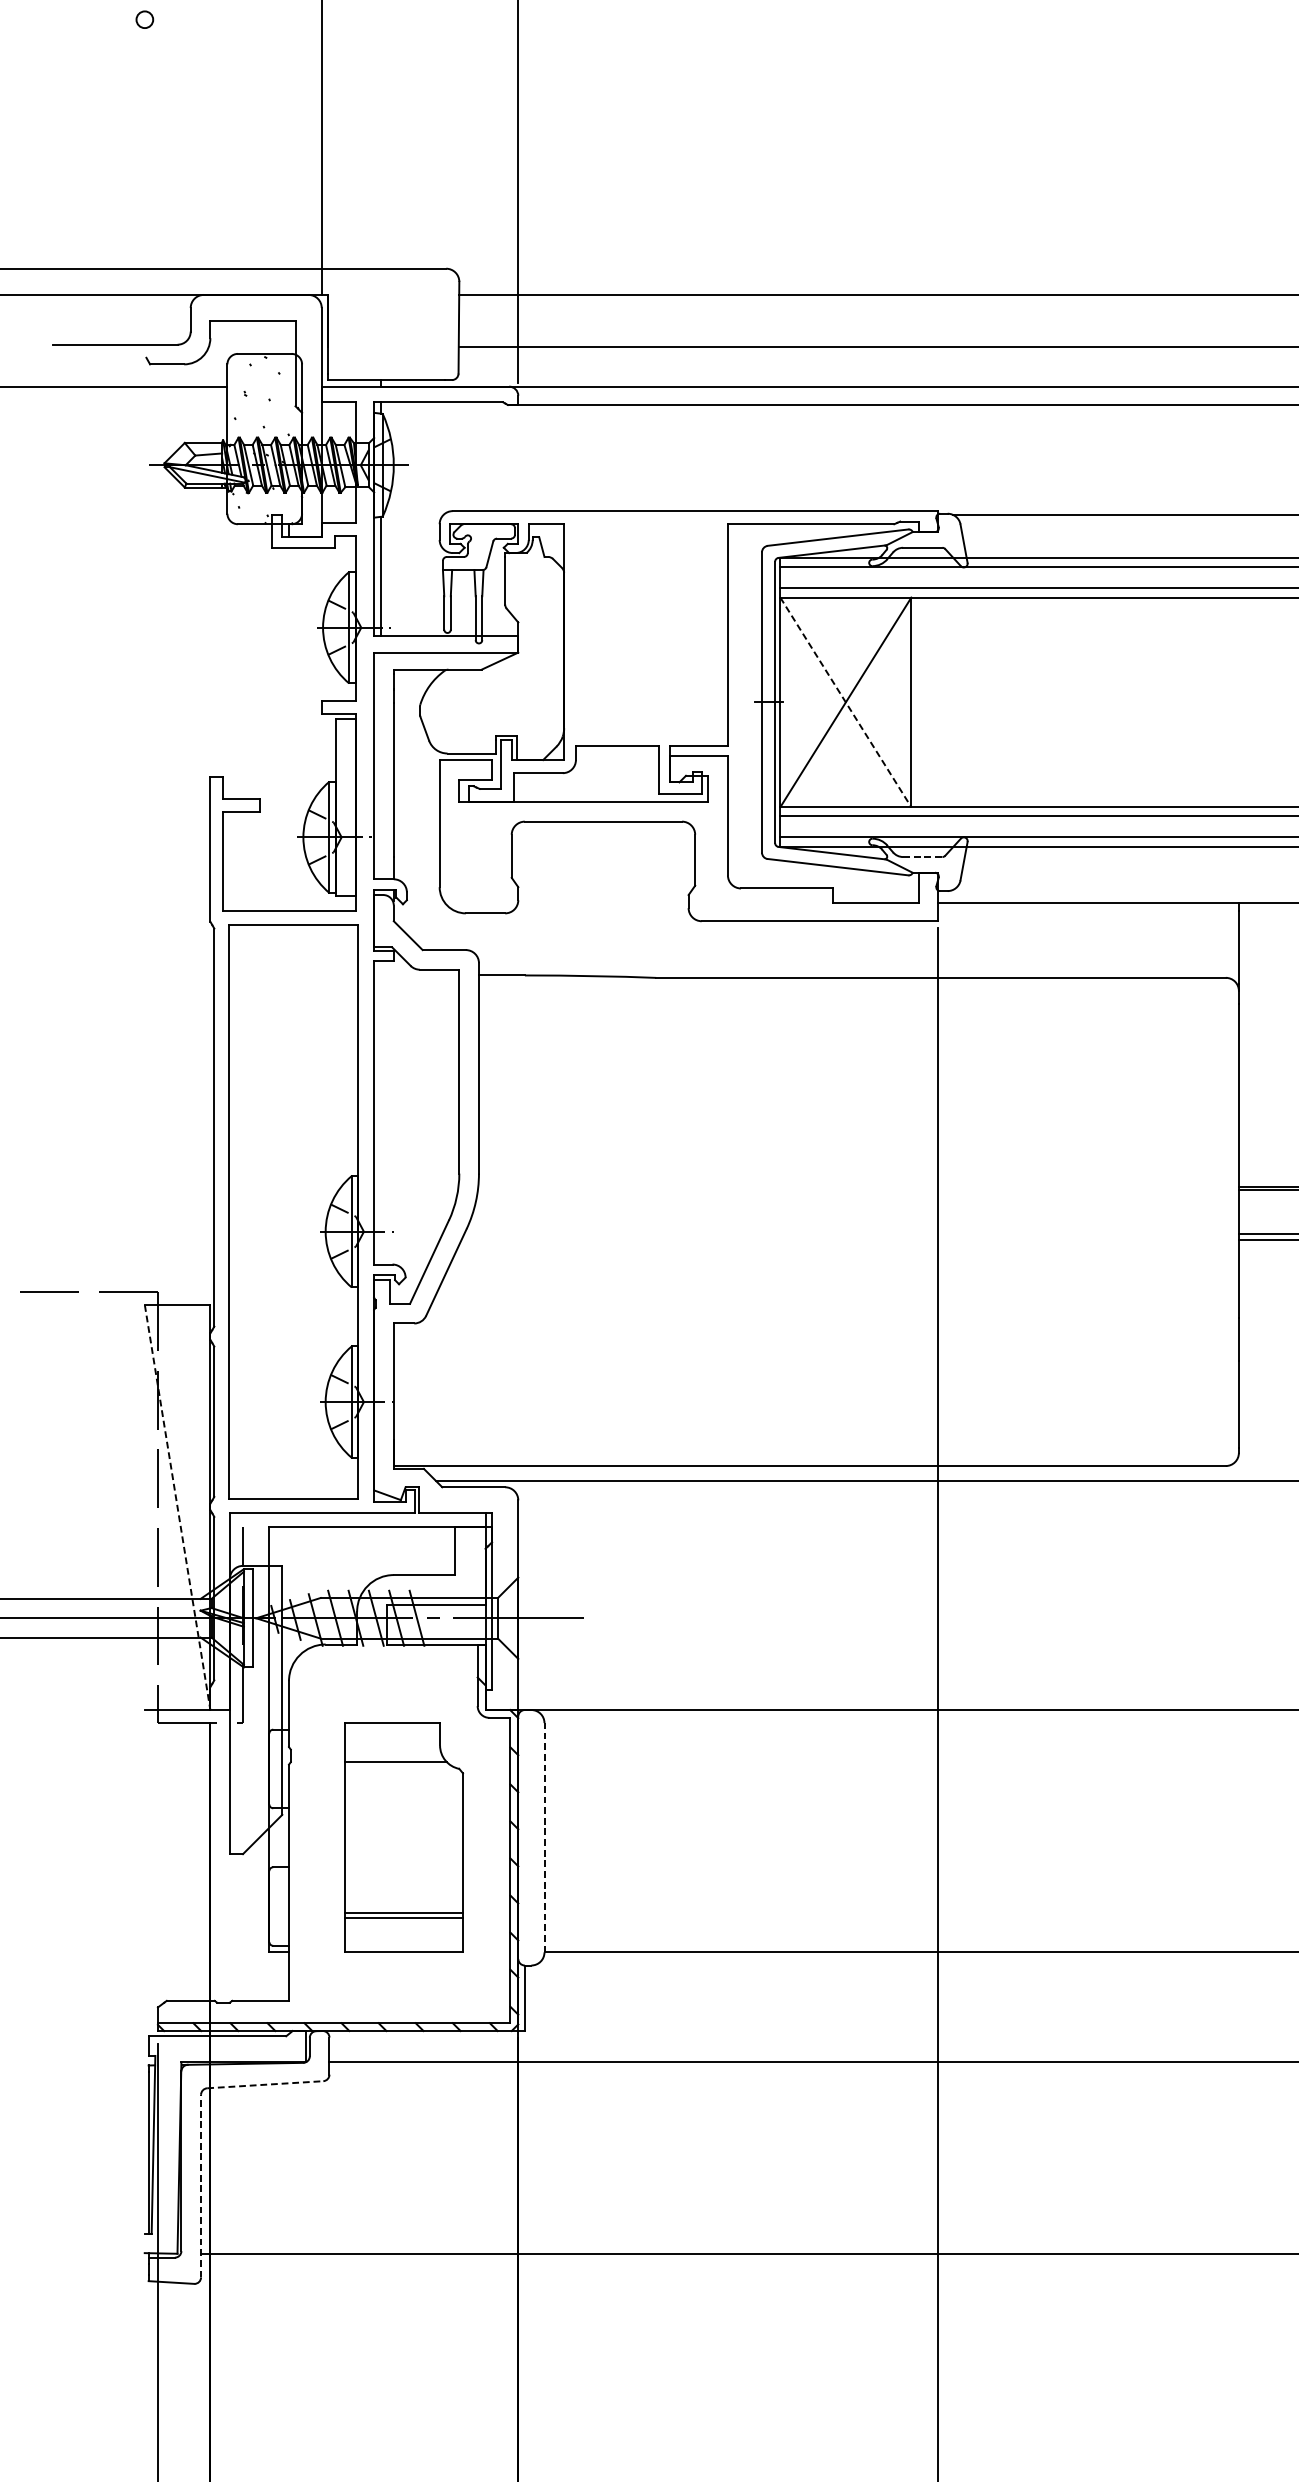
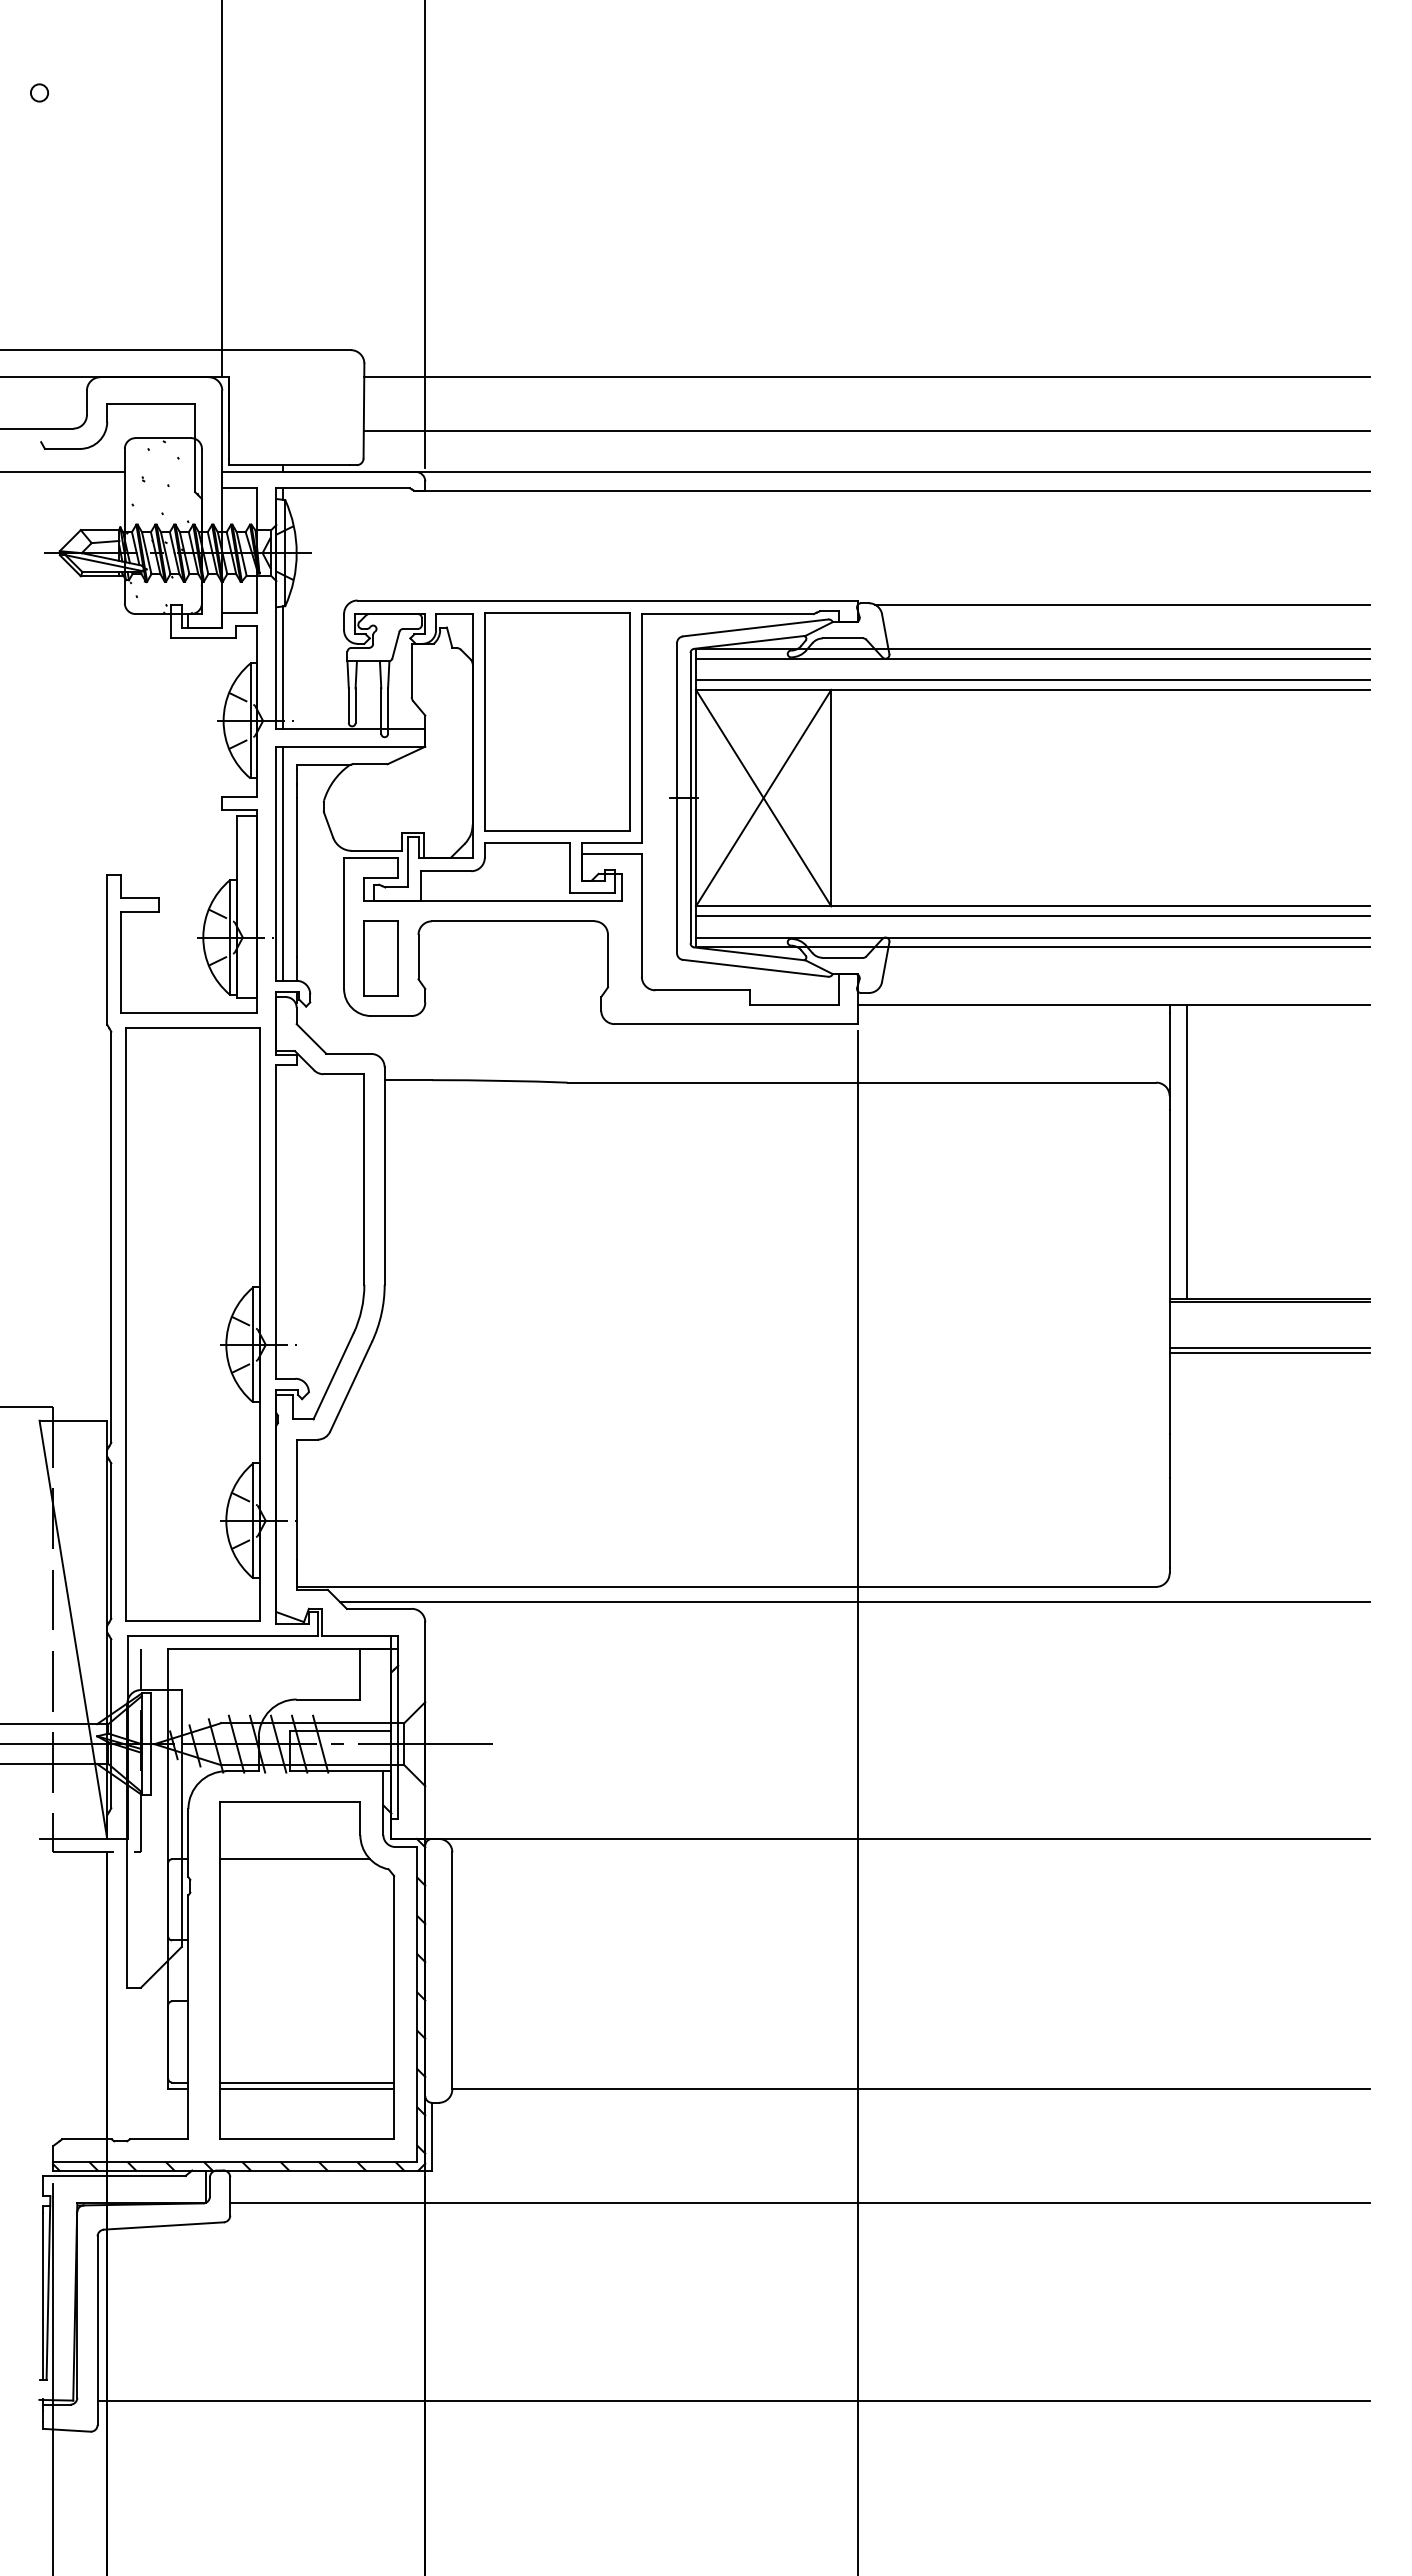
part: (646, 628) -> (557, 721), added
line: (845, 702) -> (763, 798), dashed -> solid
line: (381, 765) -> (283, 863), added
line: (923, 856) -> (843, 957), dashed -> solid
part: (474, 857) -> (380, 958), added
line: (1255, 1044) -> (1186, 1151), added
line: (177, 1507) -> (73, 1629), dashed -> solid
part: (404, 1837) -> (307, 1970), size x1.43
line: (544, 1837) -> (452, 1970), dashed -> solid
line: (265, 2084) -> (164, 2225), dashed -> solid
line: (200, 2185) -> (97, 2330), dashed -> solid

